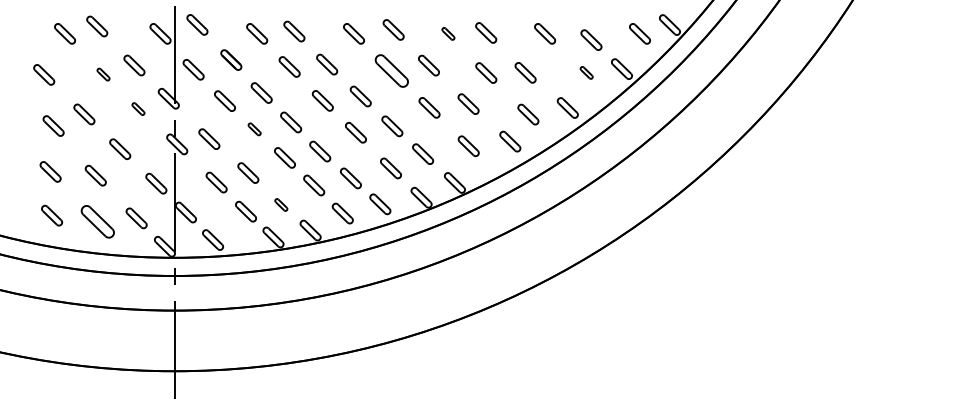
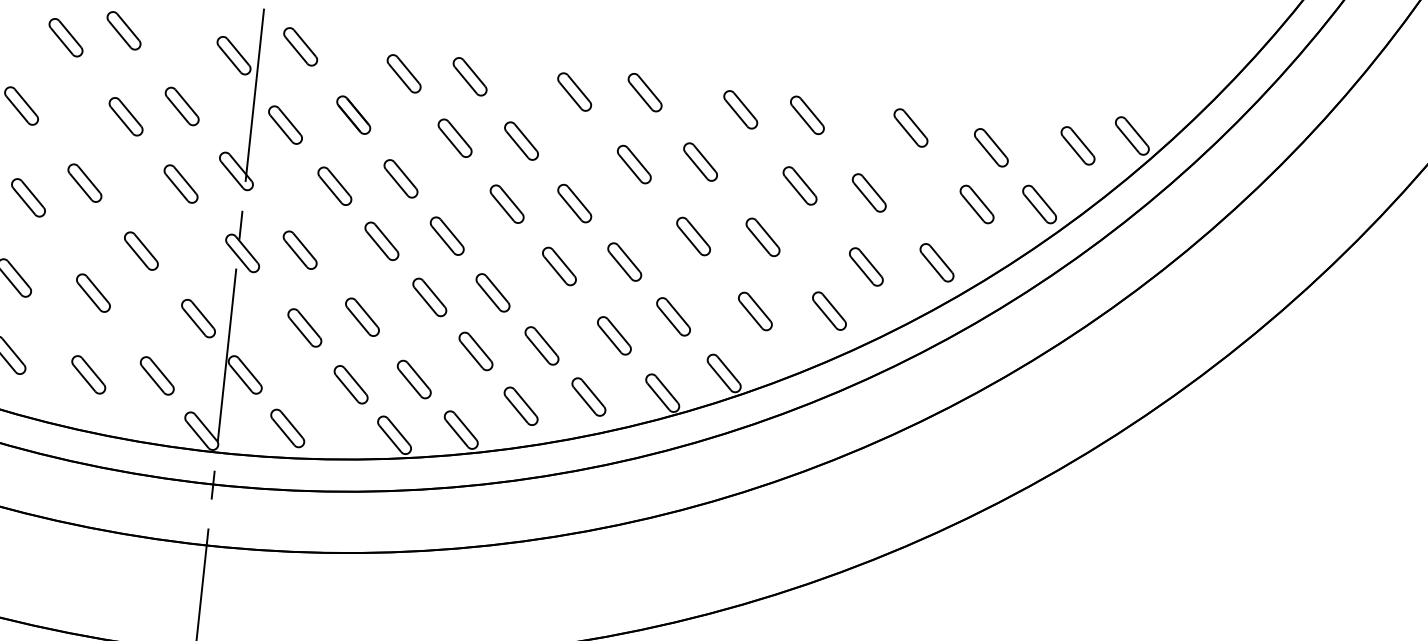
part: (448, 33) -> (740, 109), size x1.67
part: (391, 70) -> (633, 163), size x0.62
part: (586, 72) -> (976, 203), size x1.67
part: (103, 74) -> (126, 116), size x1.67
part: (138, 108) -> (181, 182), size x1.67
part: (254, 129) -> (381, 241), size x1.67
part: (281, 204) -> (414, 378), size x1.67
part: (98, 221) -> (89, 374), size x0.62

